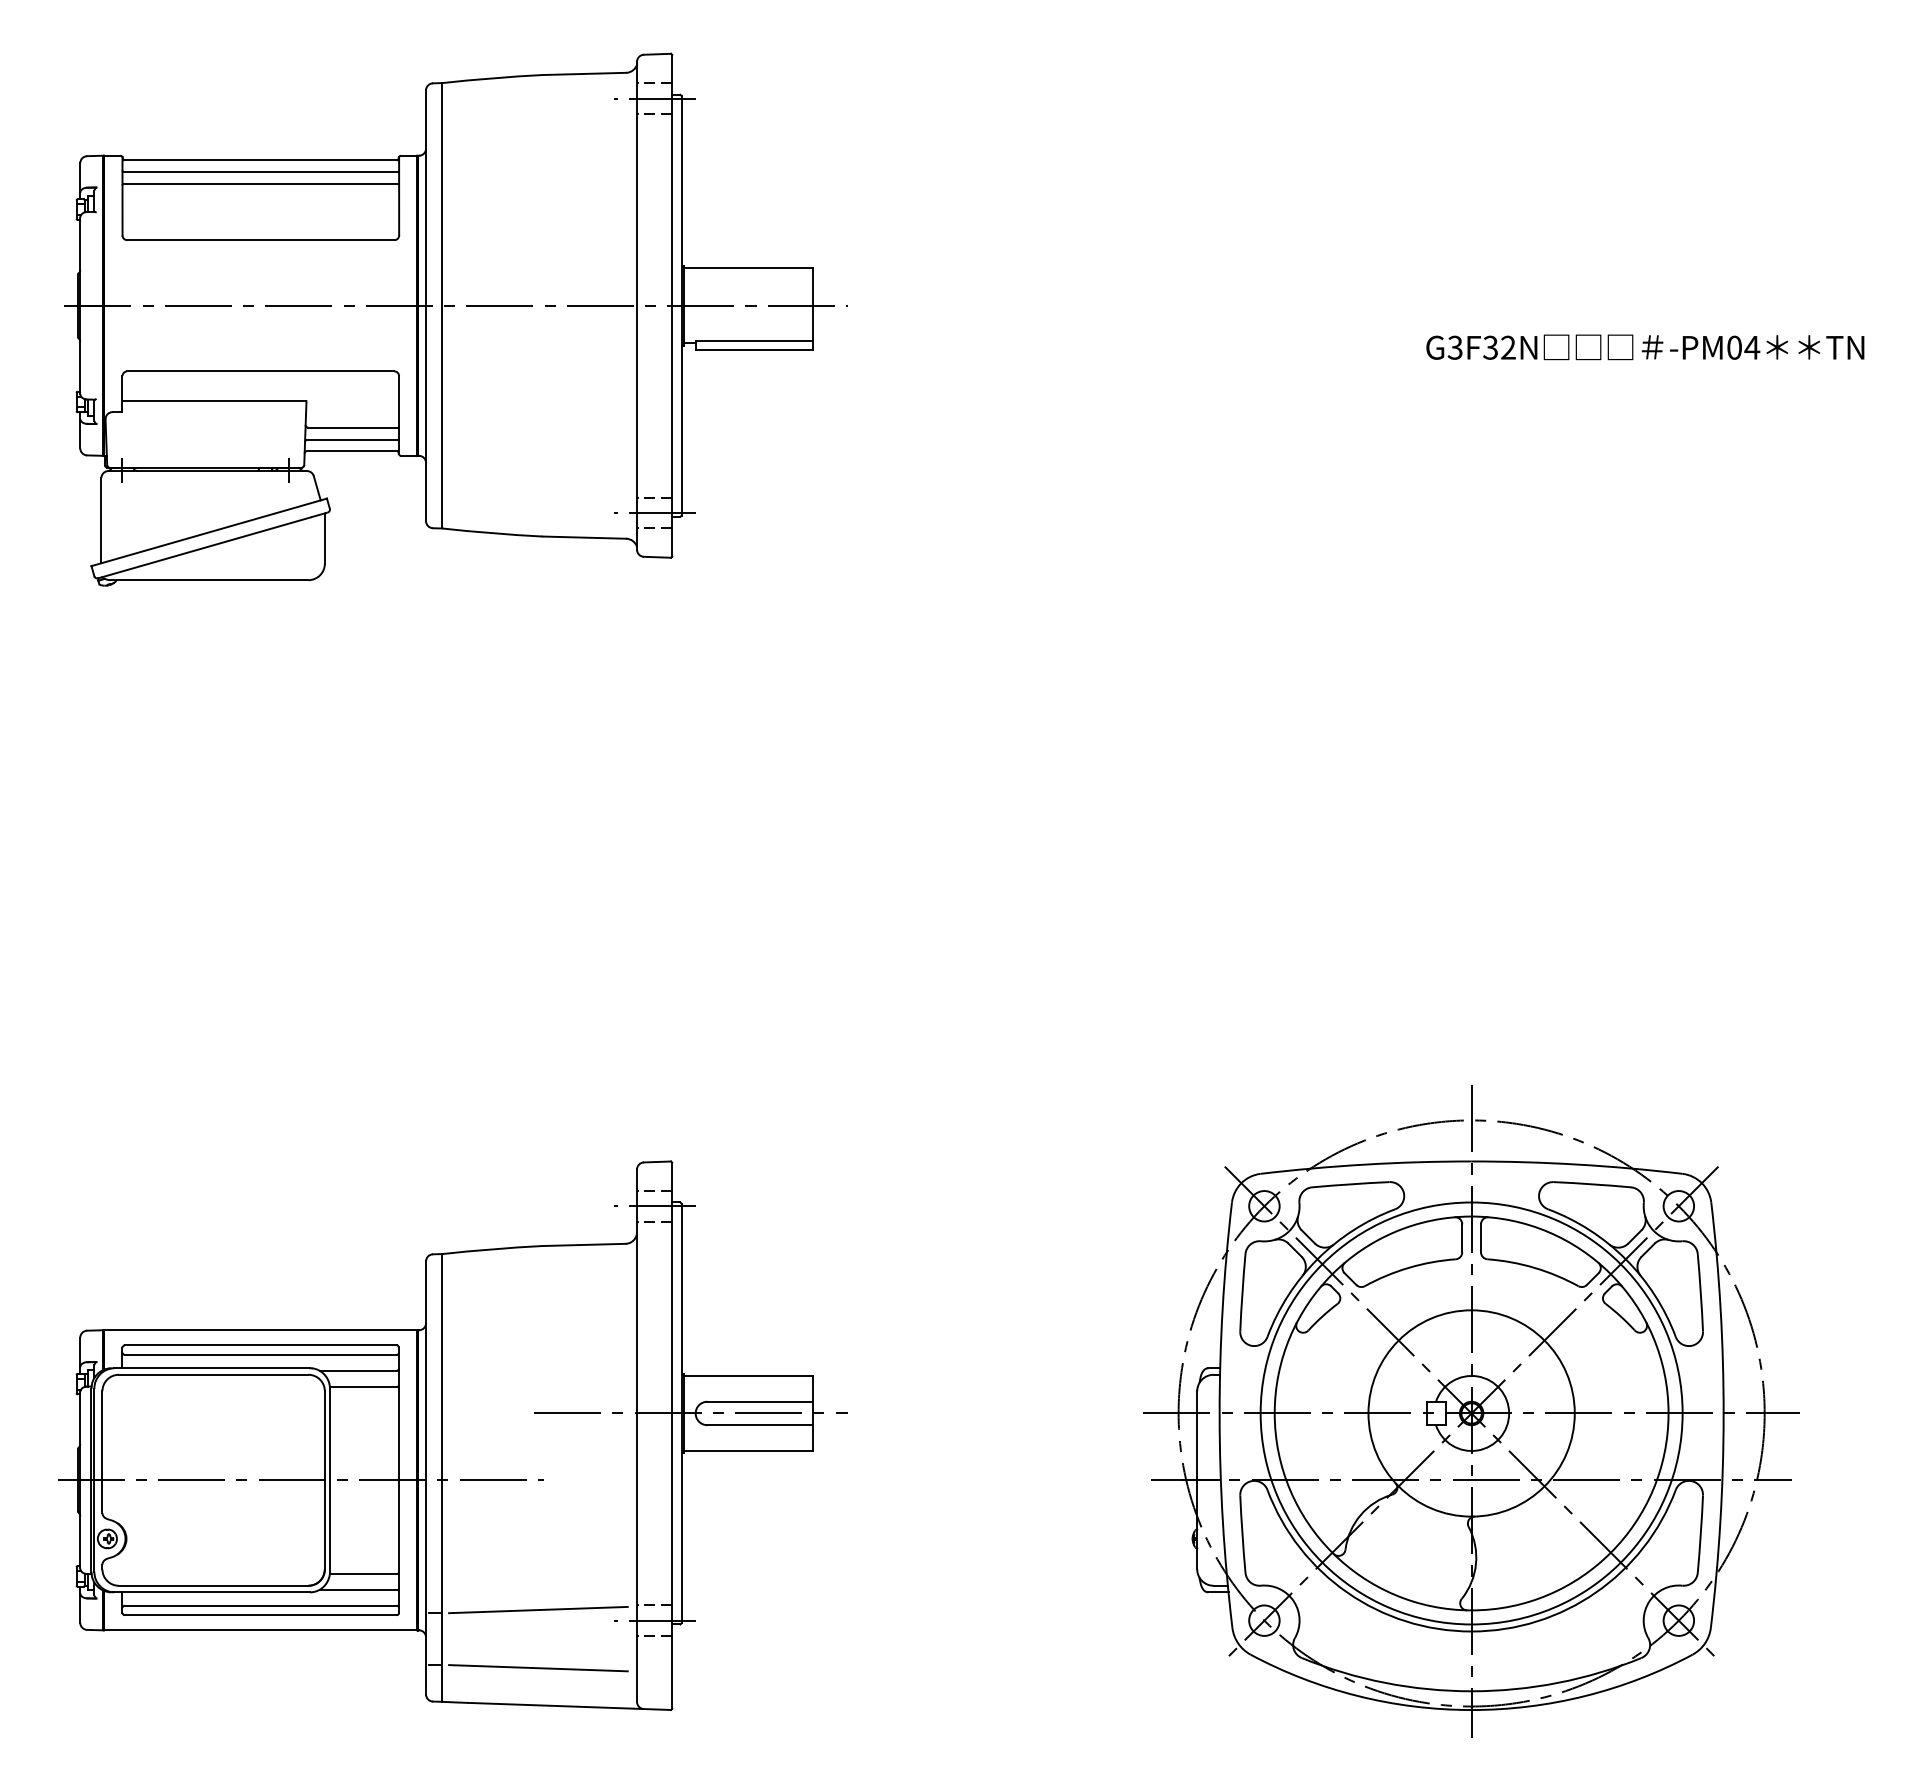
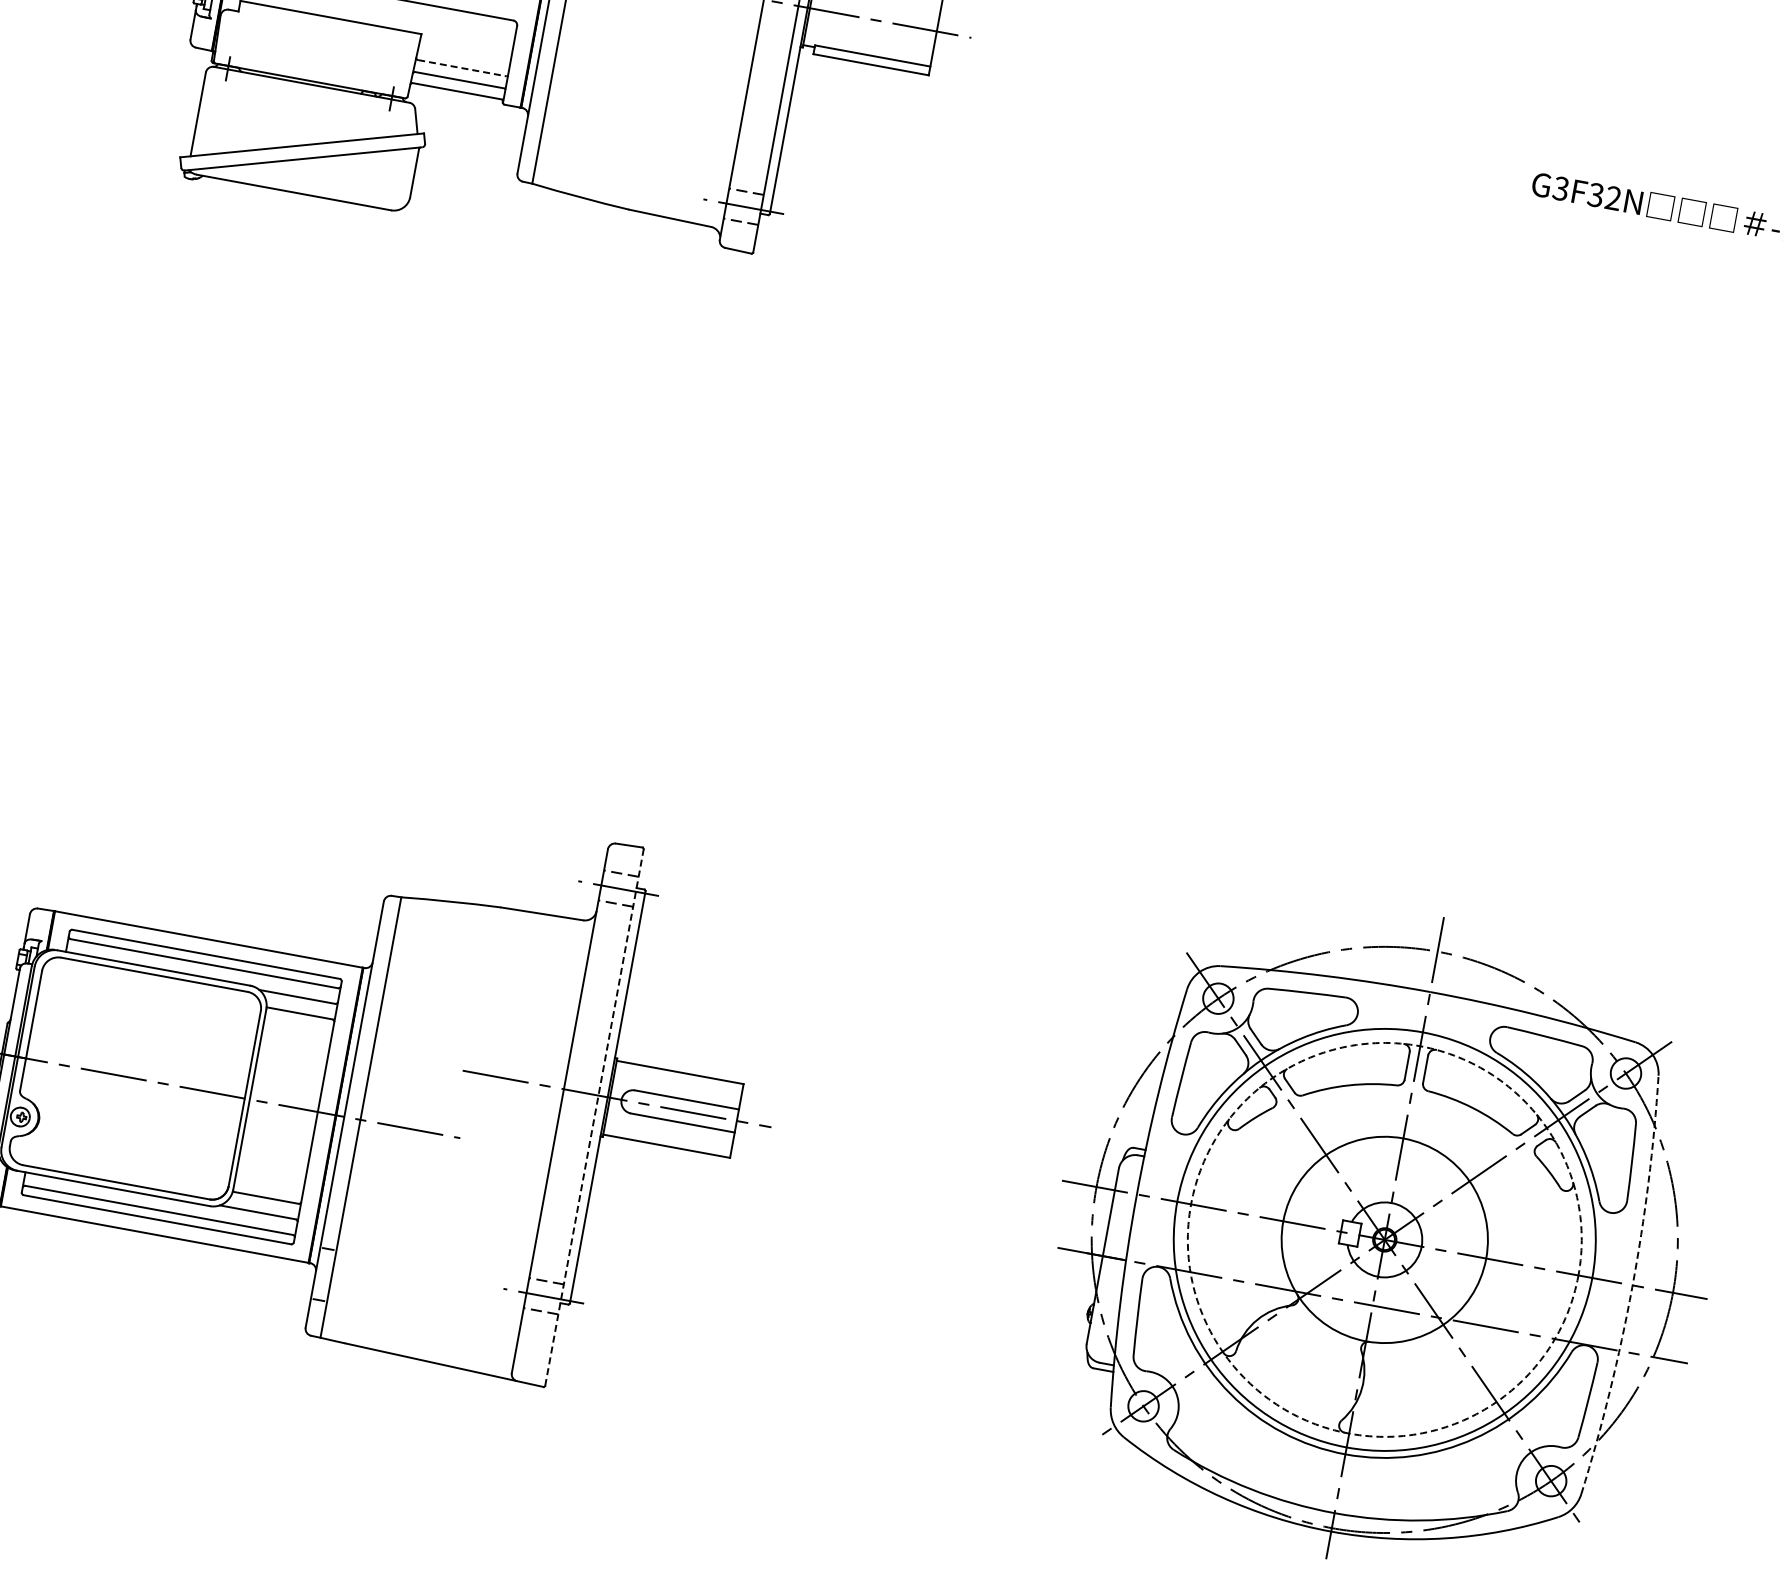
line: (352, 427) -> (462, 68), solid -> dashed
circle: (1471, 1413) -> (1384, 1239), solid -> dashed
arc: (1723, 1415) -> (1632, 1287), solid -> dashed
line: (672, 1436) -> (594, 1118), solid -> dashed
line: (538, 1609) -> (431, 1264), removed
line: (538, 1668) -> (420, 1322), removed

